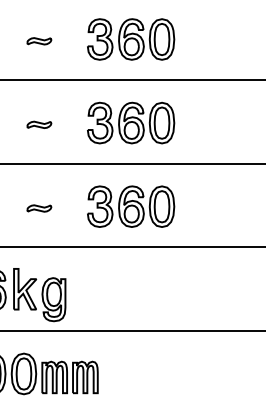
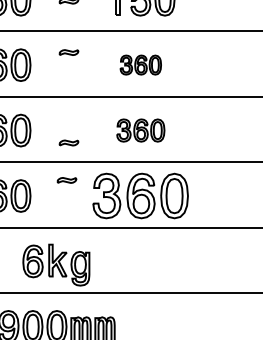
part: (130, 38) -> (140, 64), size x0.6
part: (38, 41) -> (68, 52), moved
part: (130, 122) -> (140, 130), size x0.7
part: (38, 124) -> (68, 142), moved
part: (130, 206) -> (140, 195), size x1.4
part: (38, 208) -> (66, 180), moved

